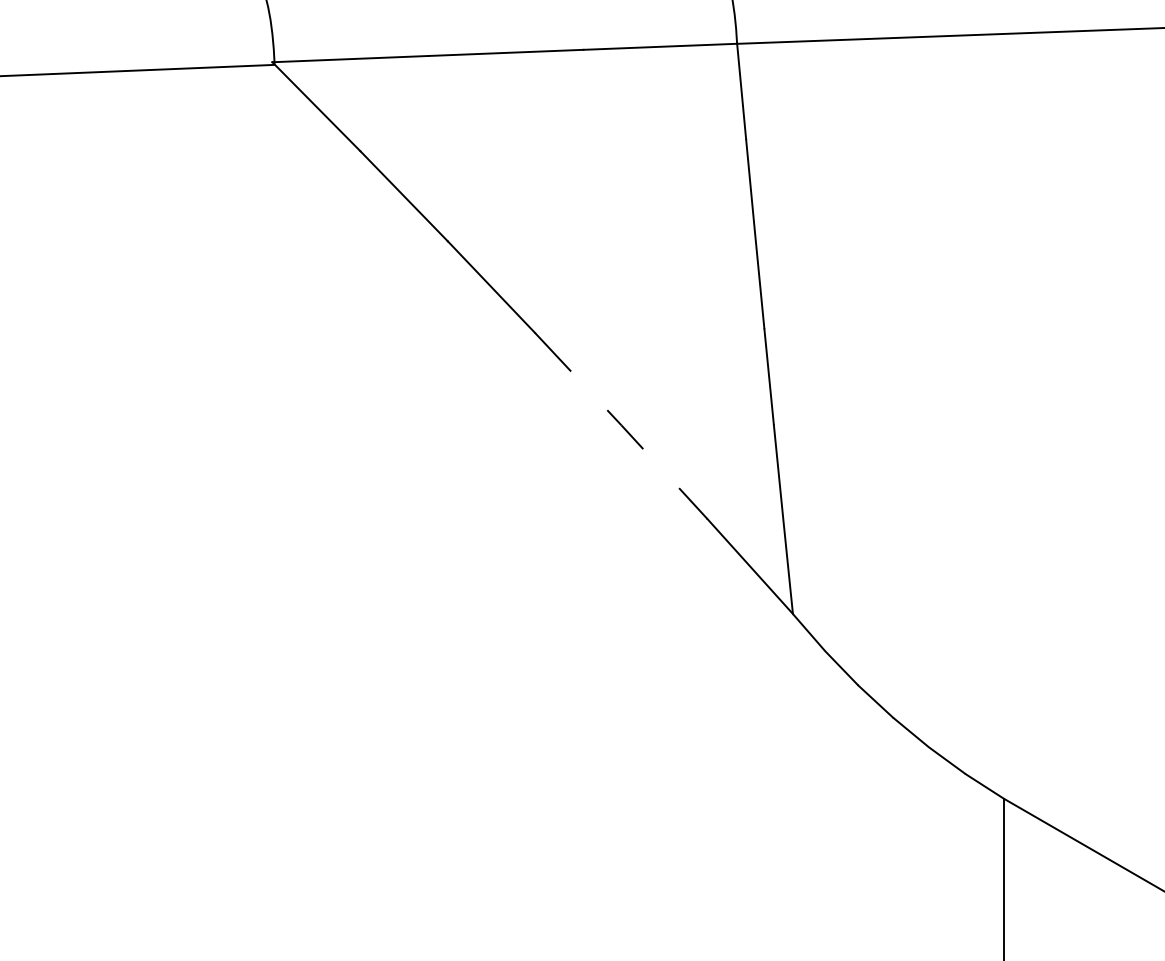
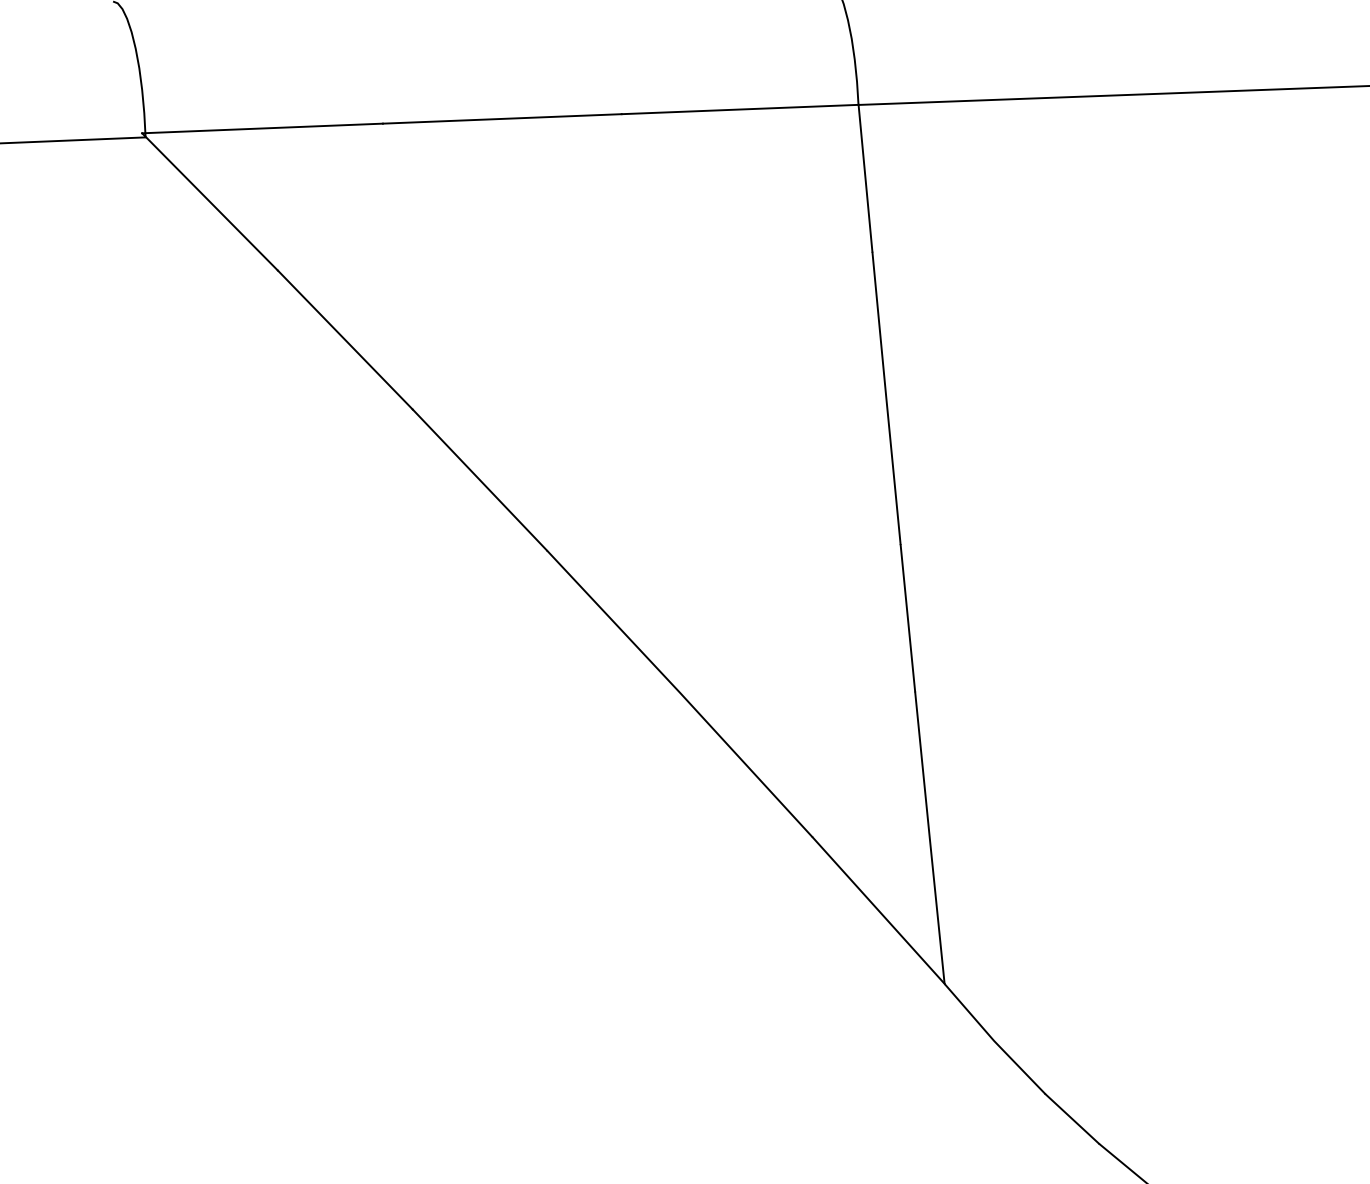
line: (621, 425) -> (680, 693), dashed -> solid

